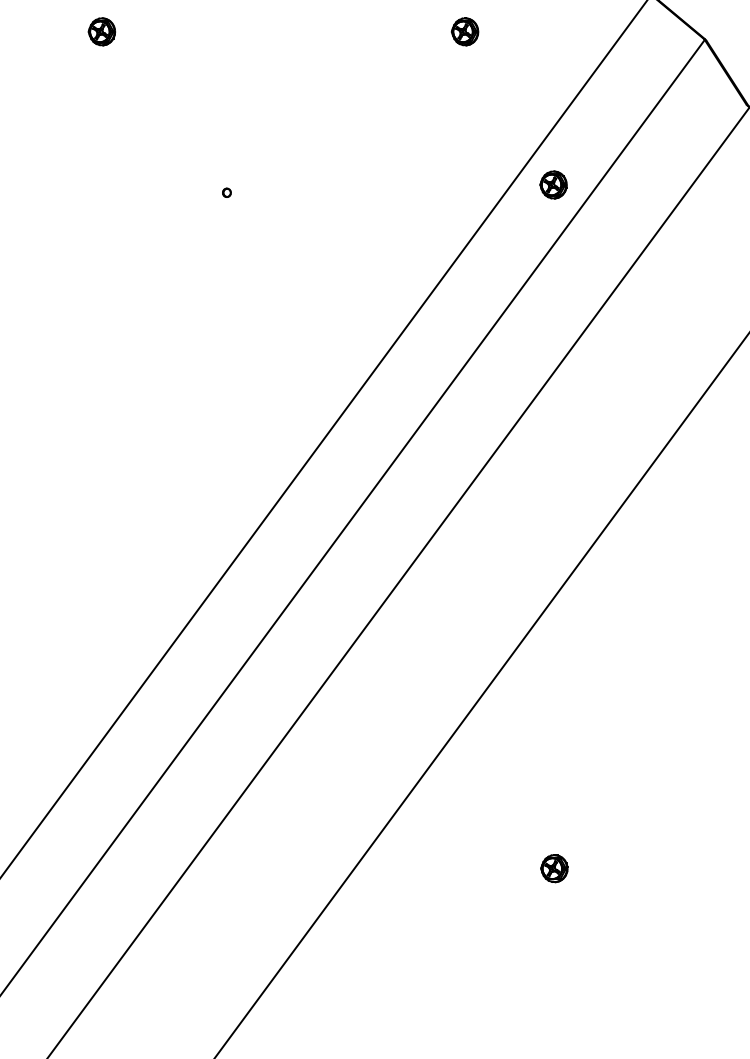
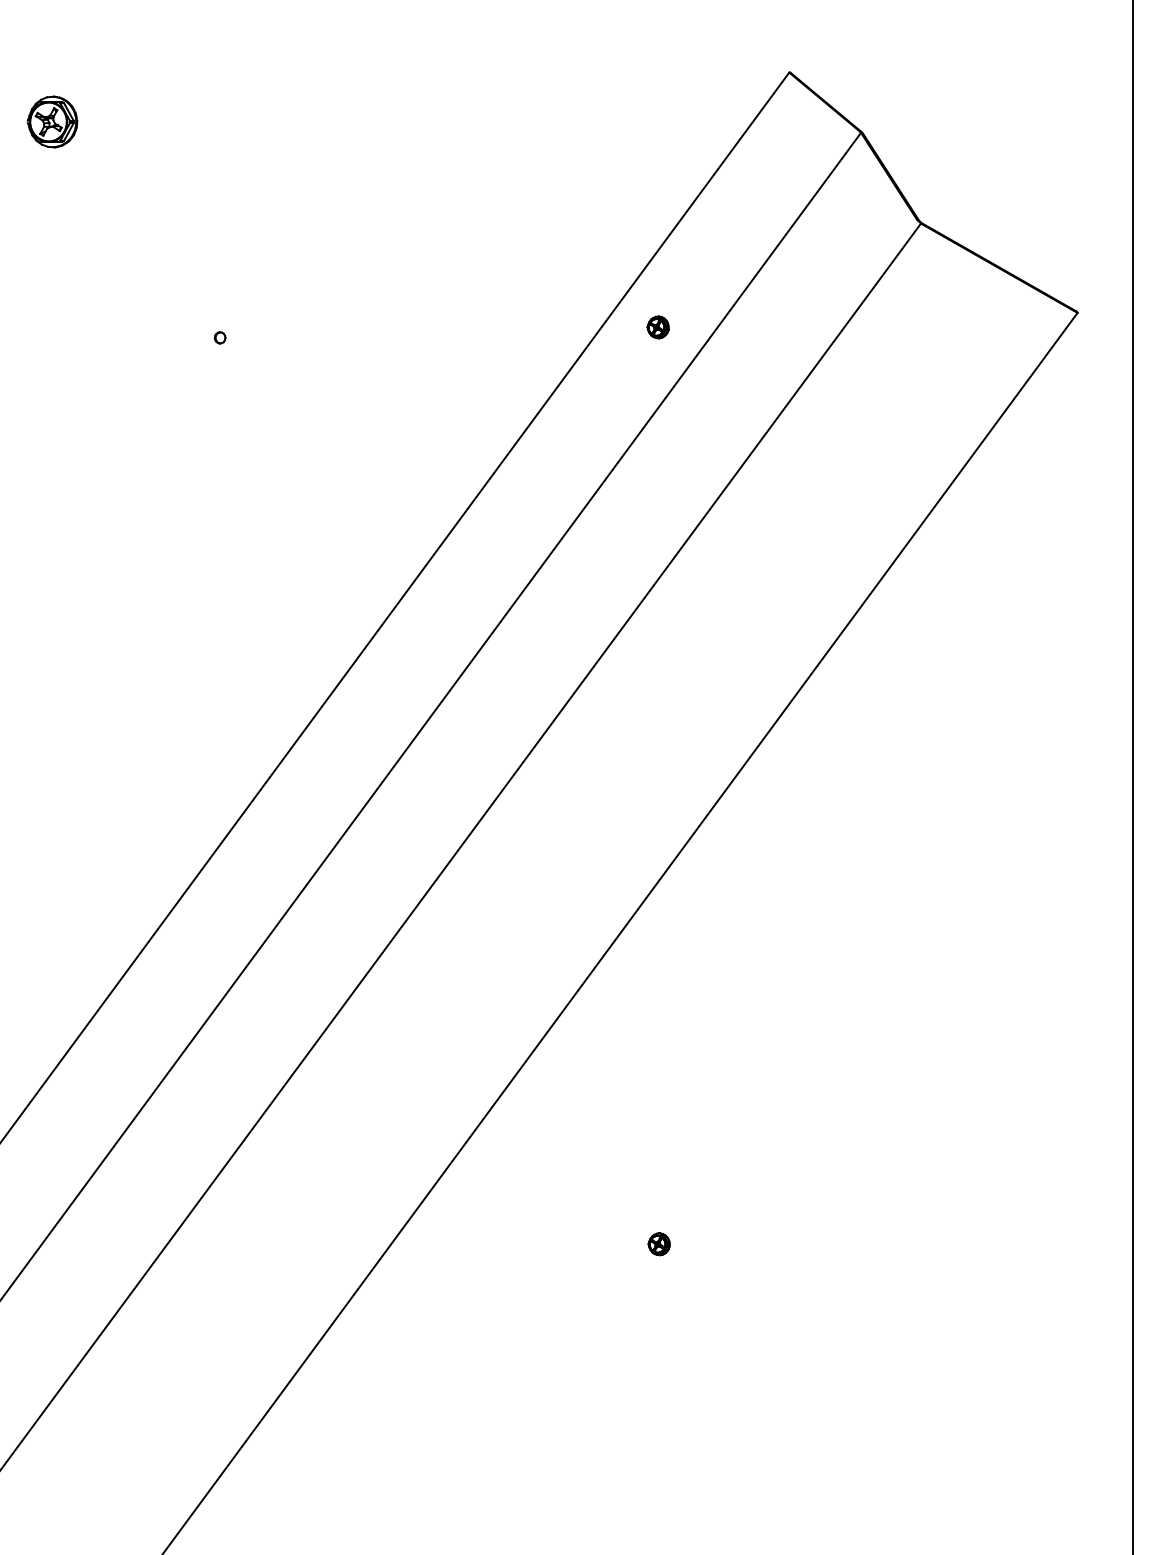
part: (101, 31) -> (52, 121), size x1.4
part: (465, 31) -> (539, 121), removed
part: (553, 185) -> (657, 327), size x0.6
part: (553, 868) -> (658, 1244), size x0.6

